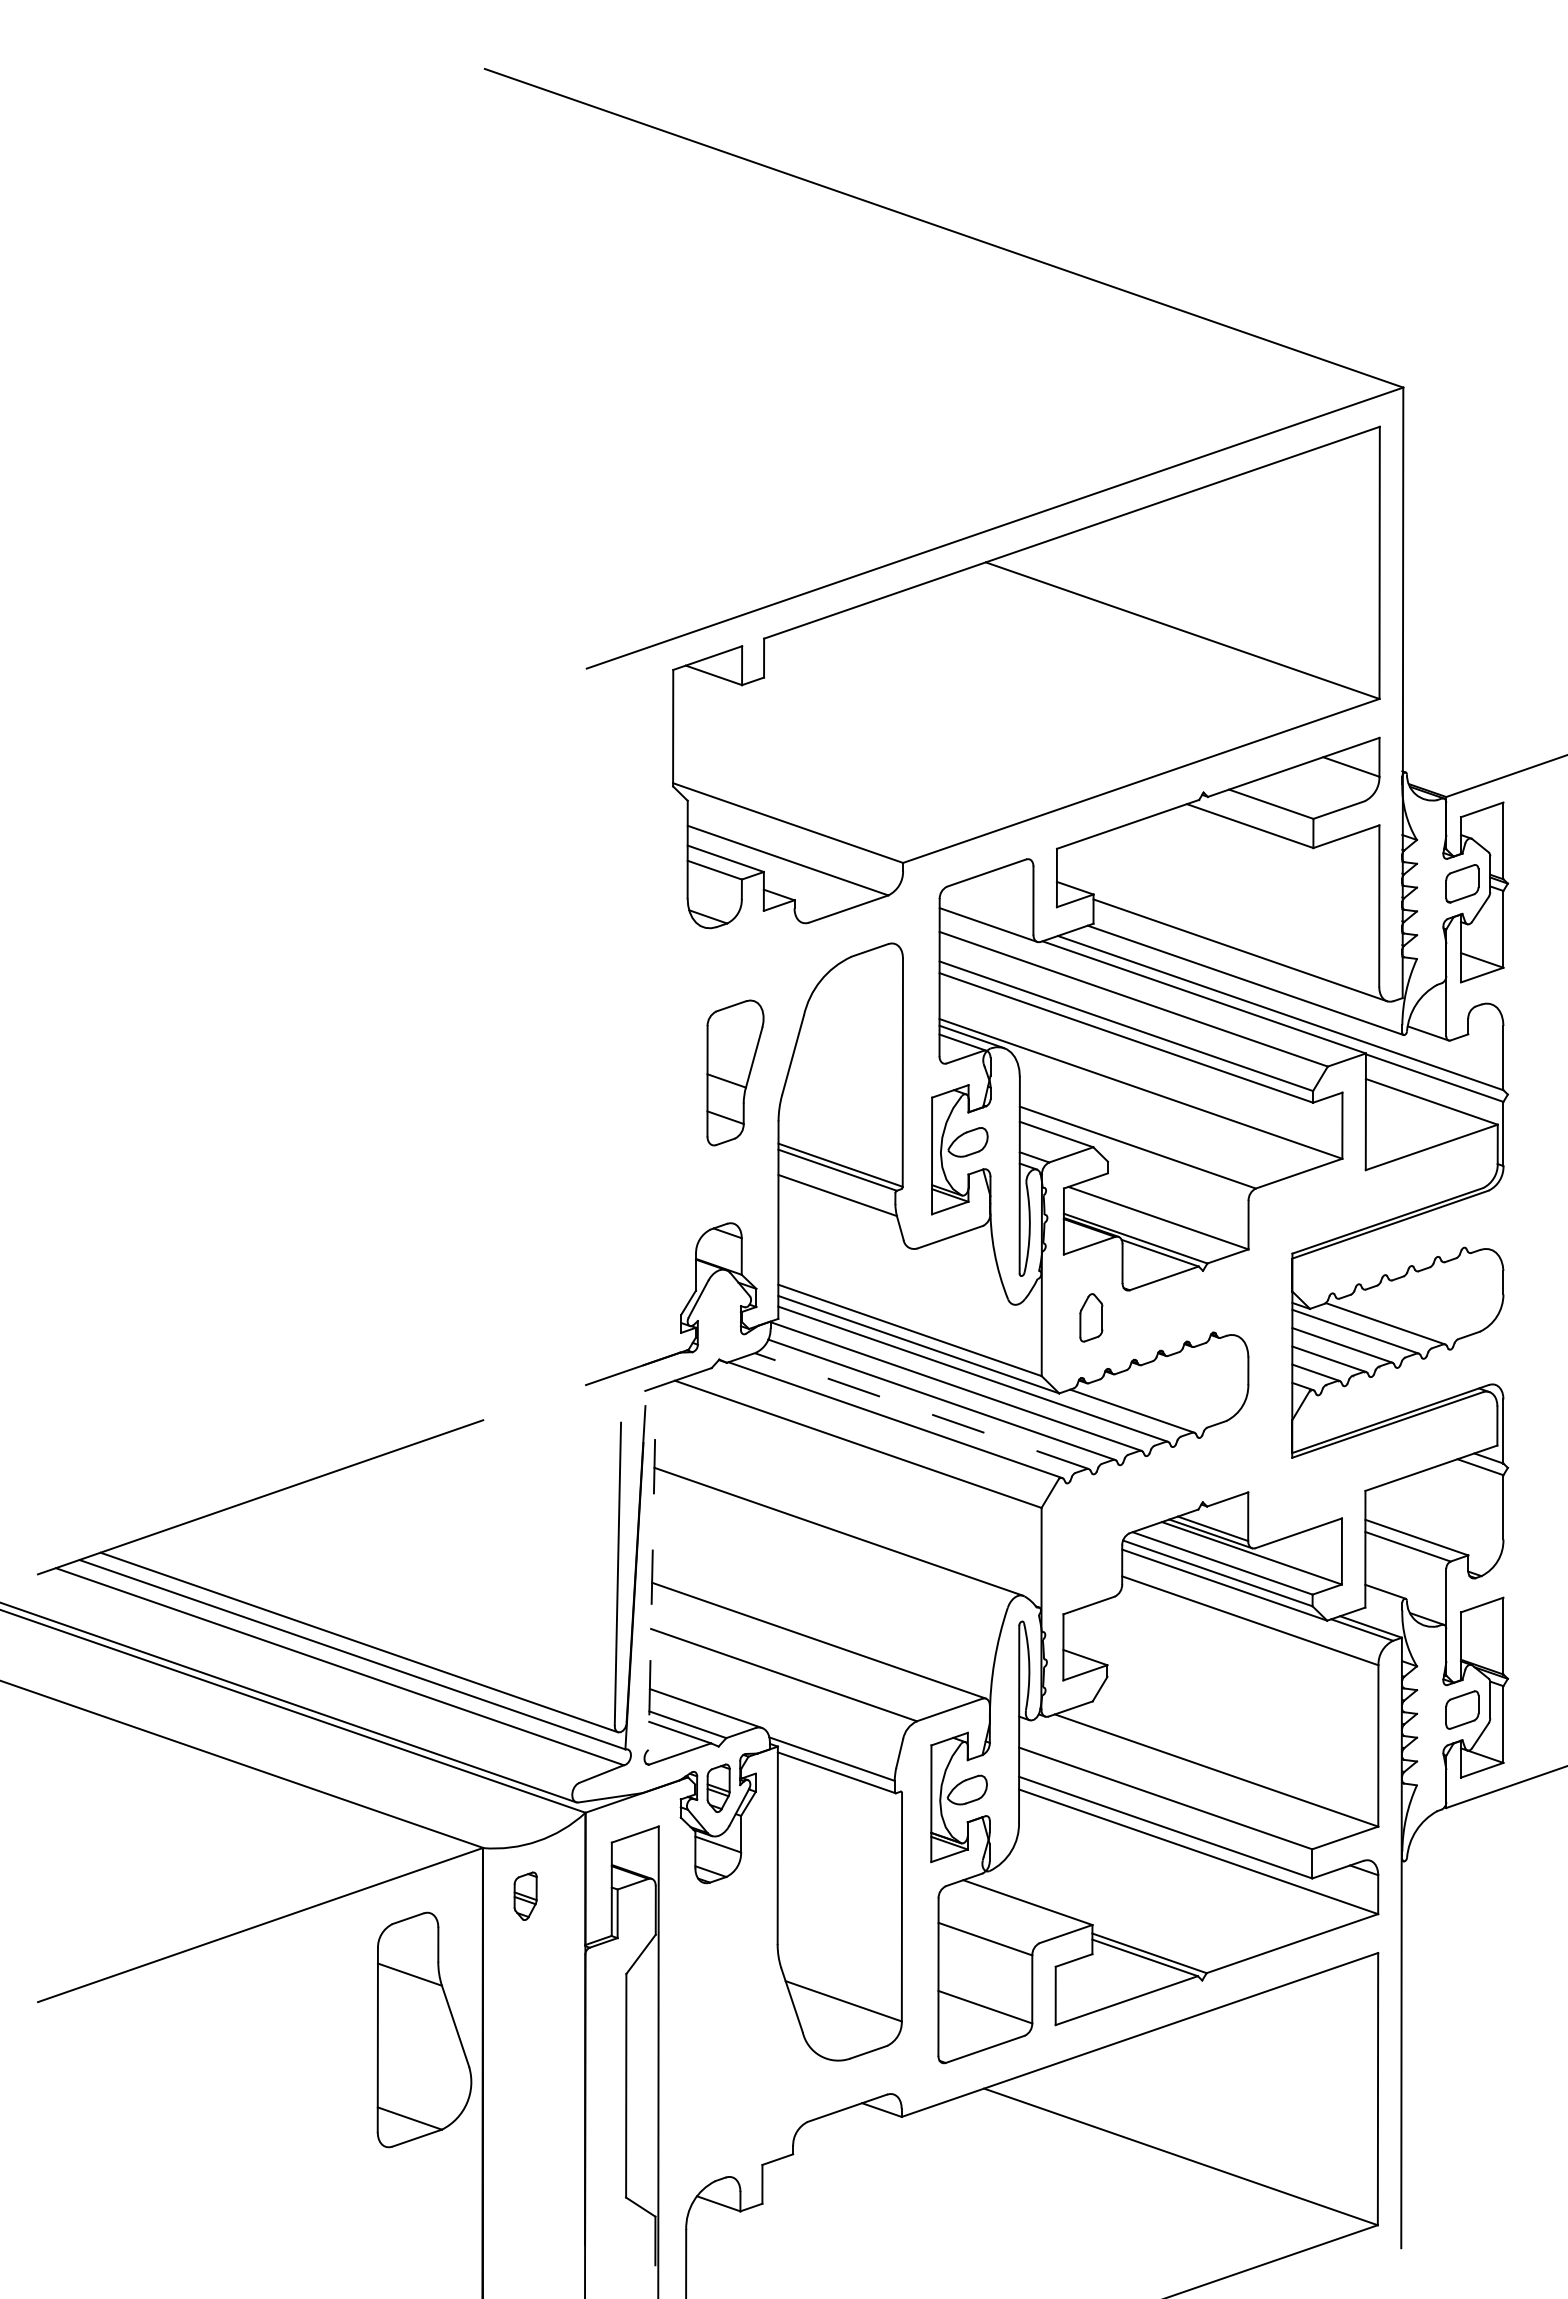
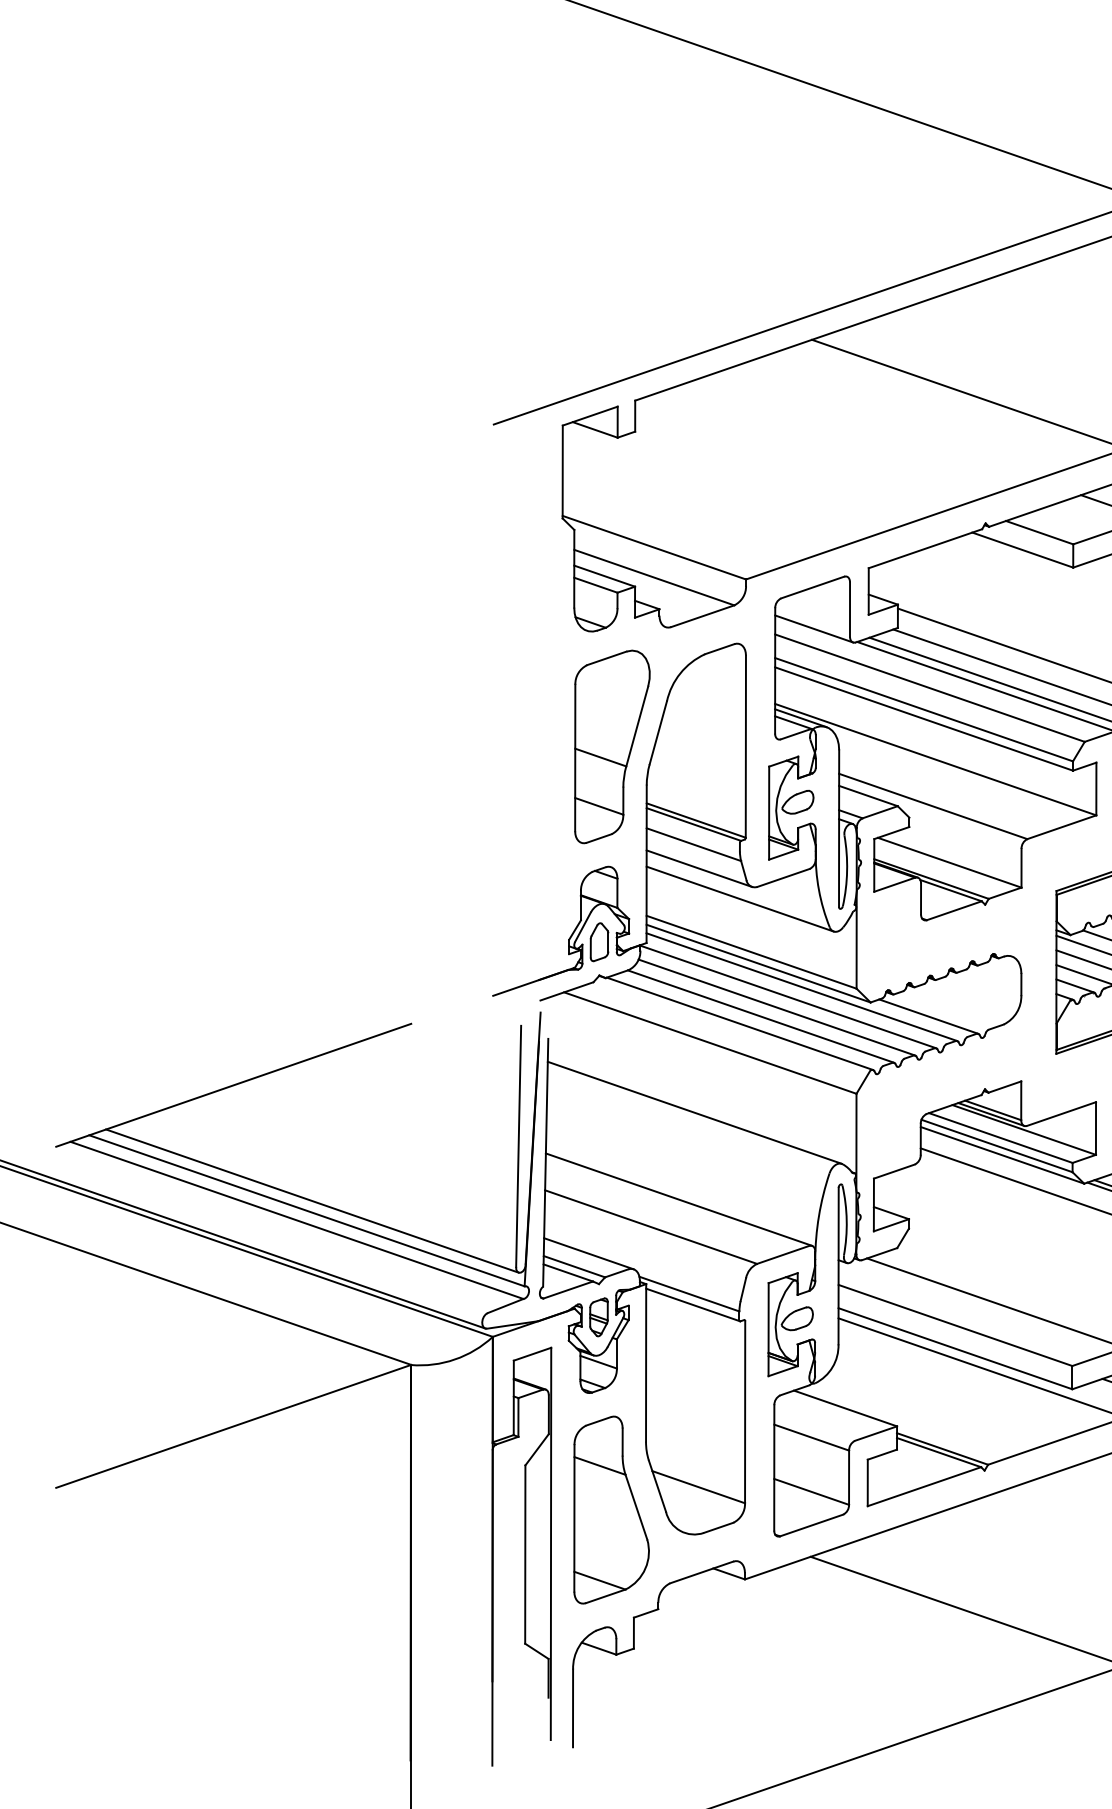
part: (735, 1072) -> (612, 746), size x1.67
line: (844, 1225) -> (699, 868), added
line: (895, 1263) -> (740, 898), added
part: (1091, 1317) -> (599, 941), moved
line: (921, 1411) -> (760, 1016), dashed -> solid
line: (651, 1594) -> (545, 1162), dashed -> solid
part: (525, 1895) -> (444, 1402), removed
part: (424, 2029) -> (611, 1509), moved

